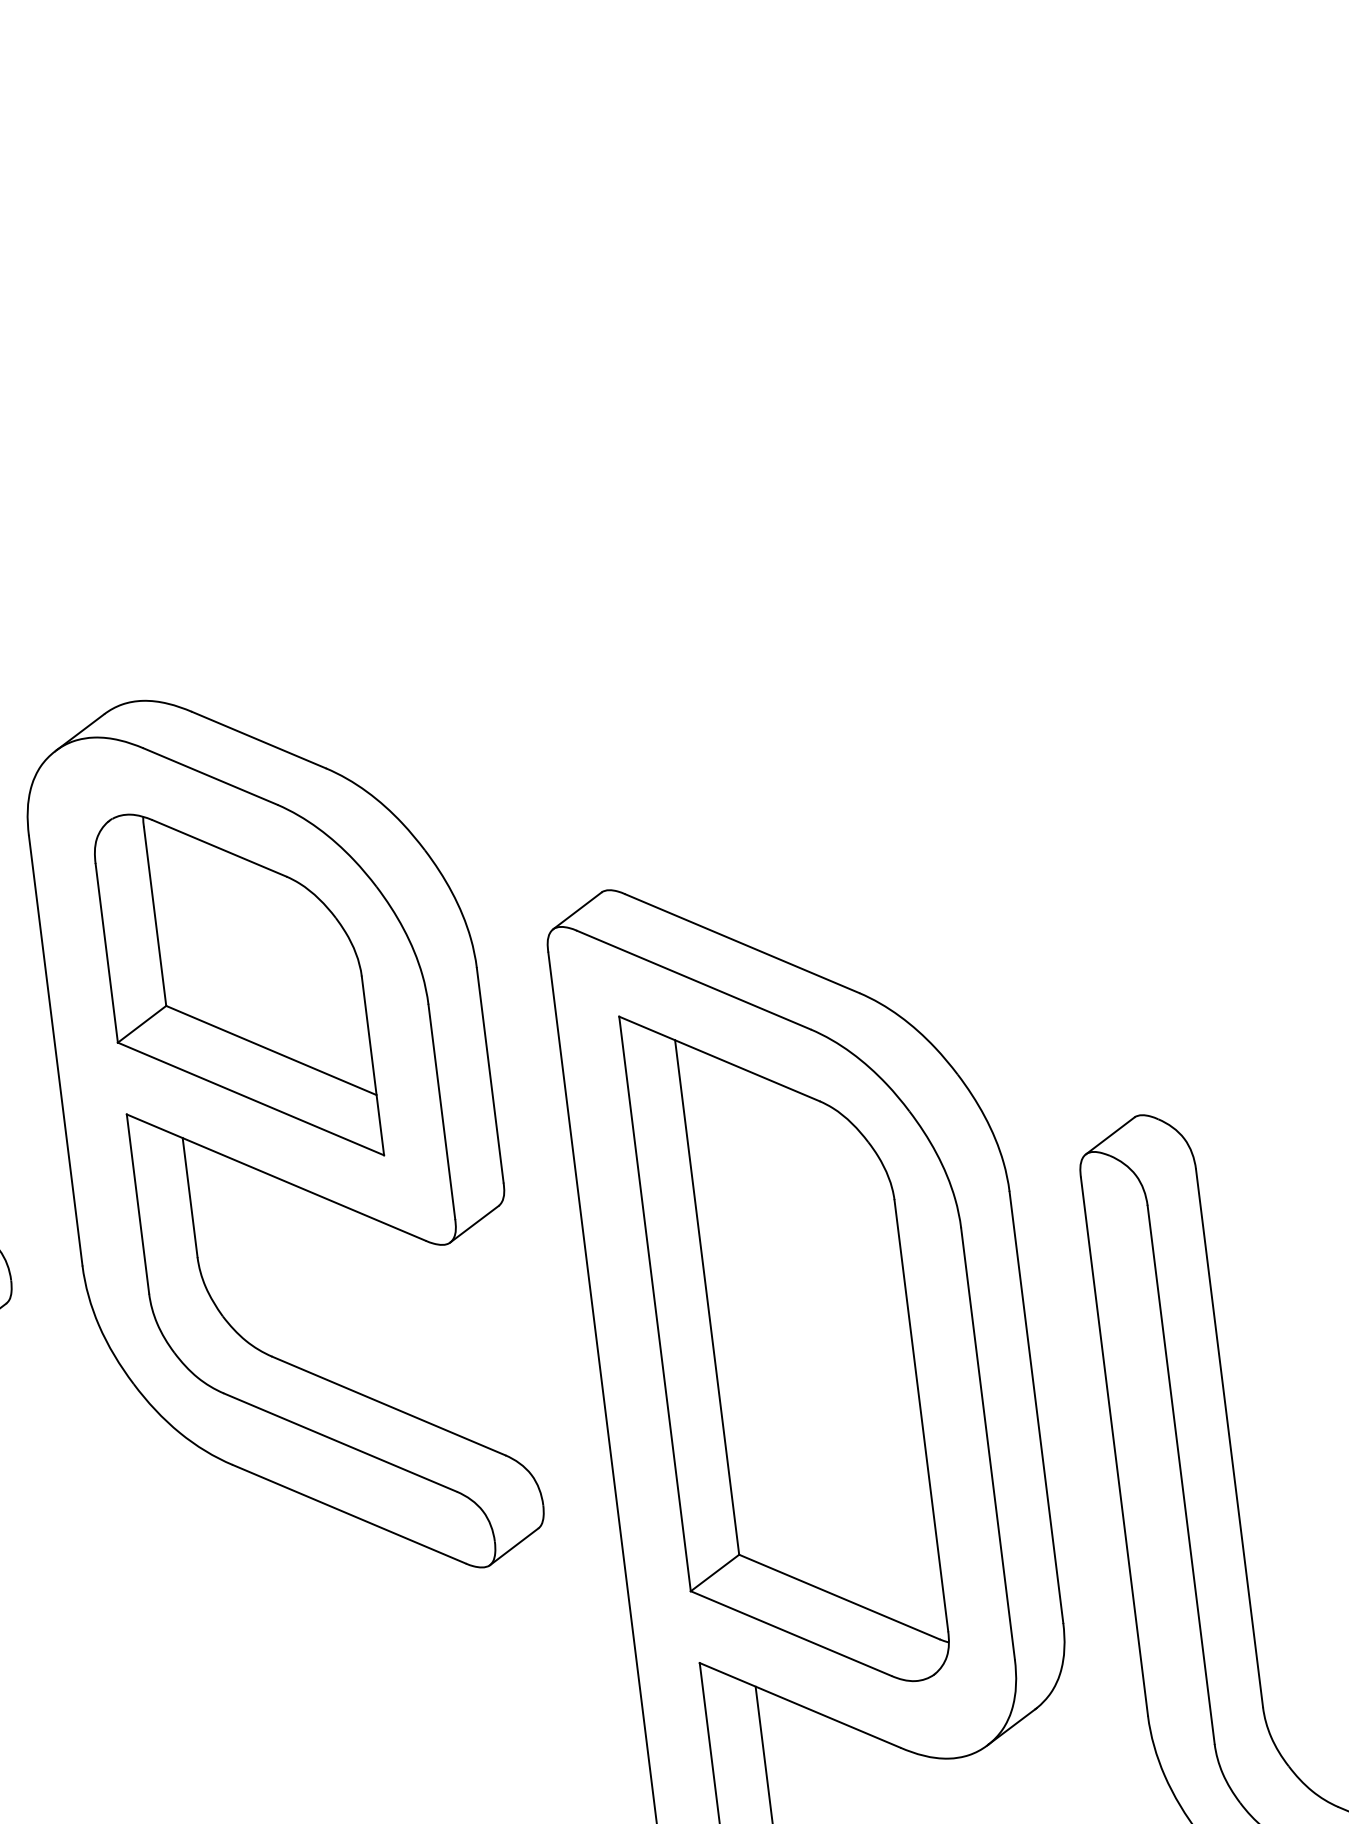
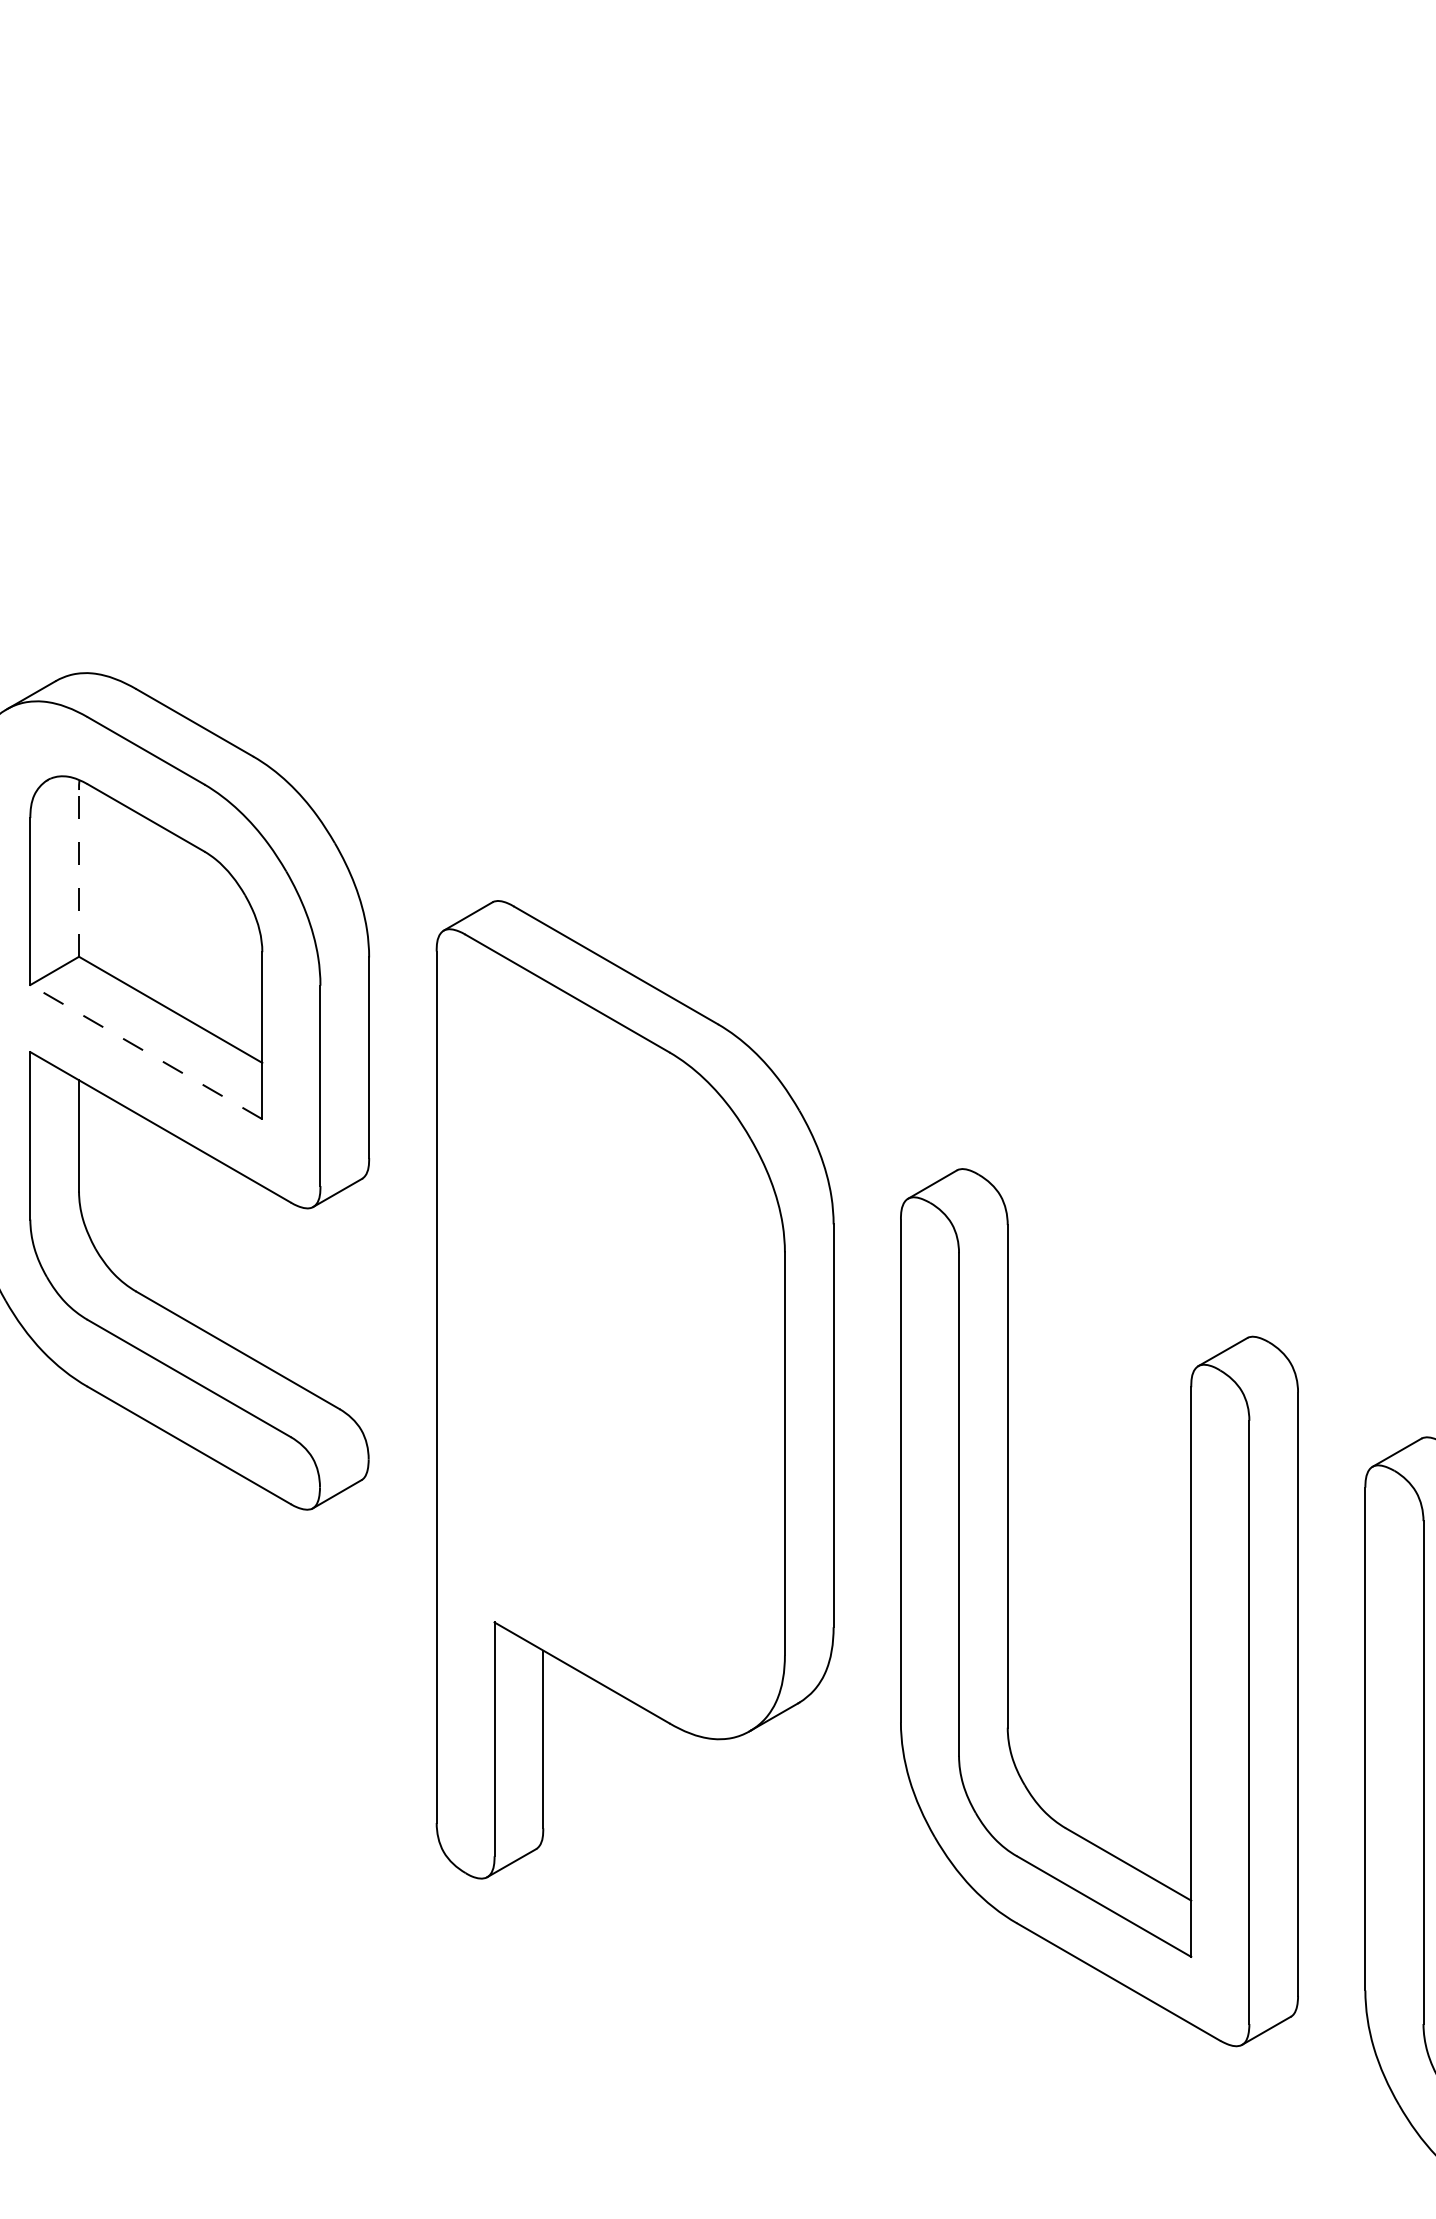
line: (155, 915) -> (79, 872), solid -> dashed
line: (251, 1099) -> (146, 1052), solid -> dashed
part: (786, 1345) -> (610, 1340), removed

